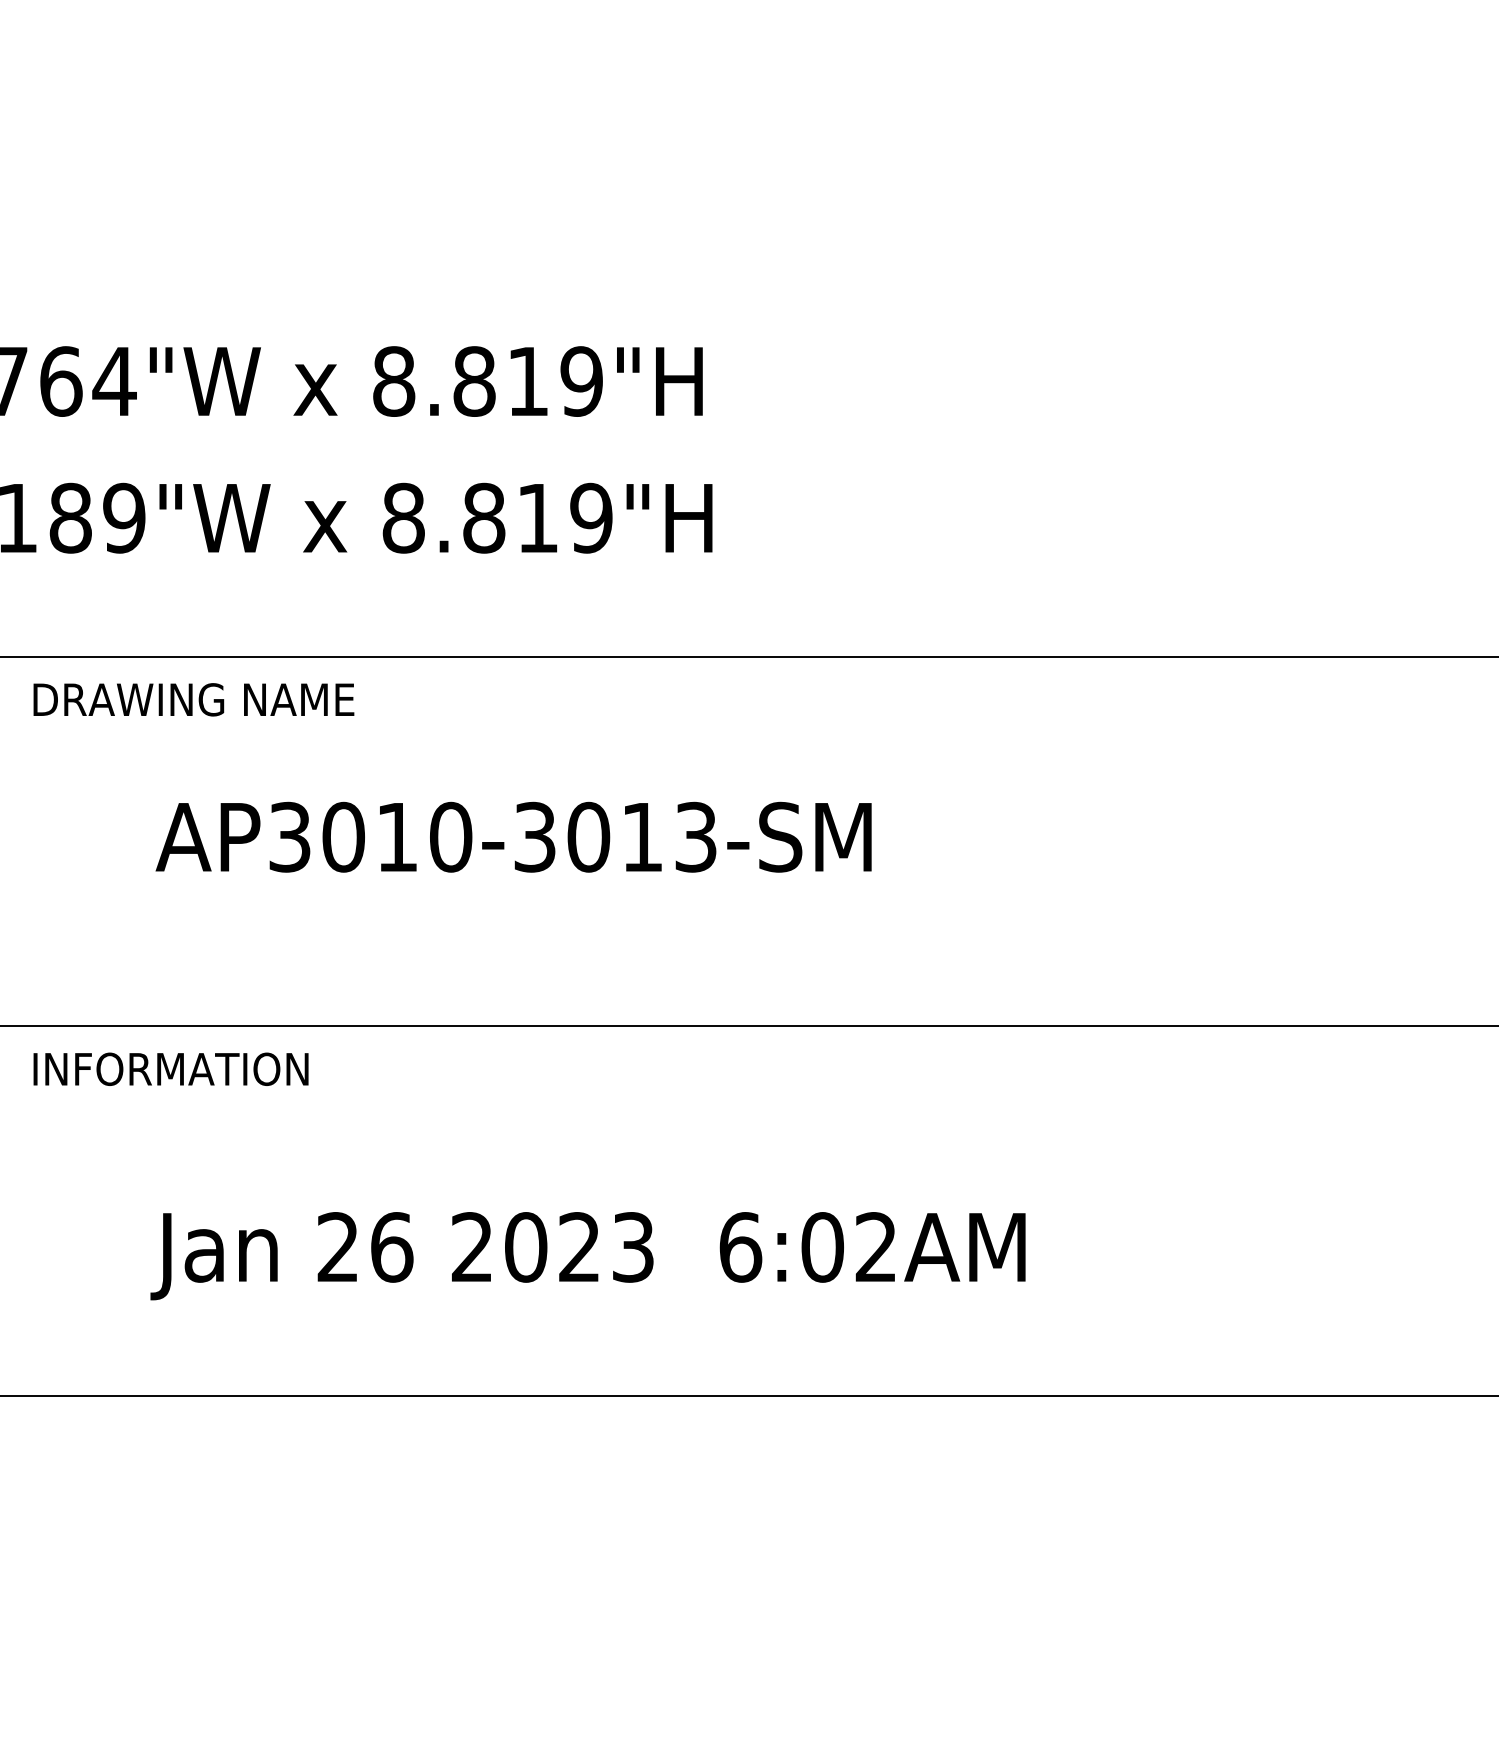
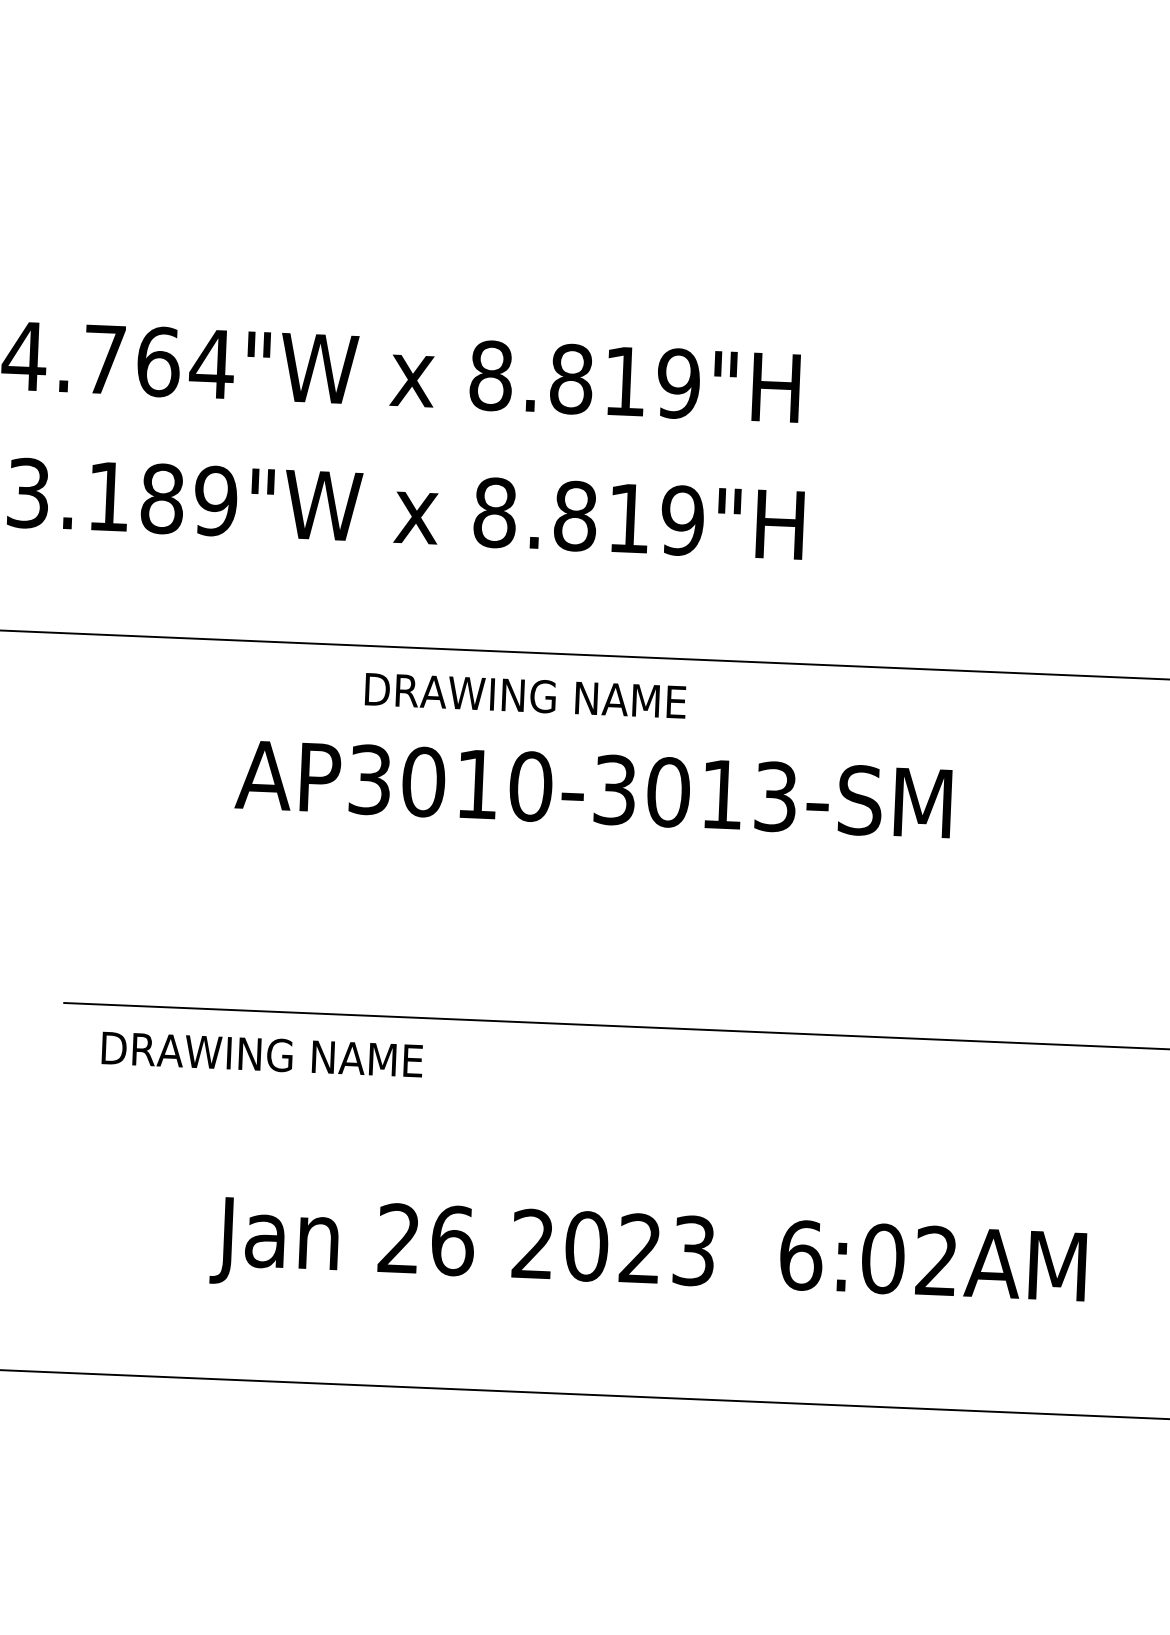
text: (193, 699) -> (525, 695), moved
text: (513, 836) -> (593, 788), moved
text: (195, 1068) -> (263, 1053), INFORMATION -> DRAWING NAME

